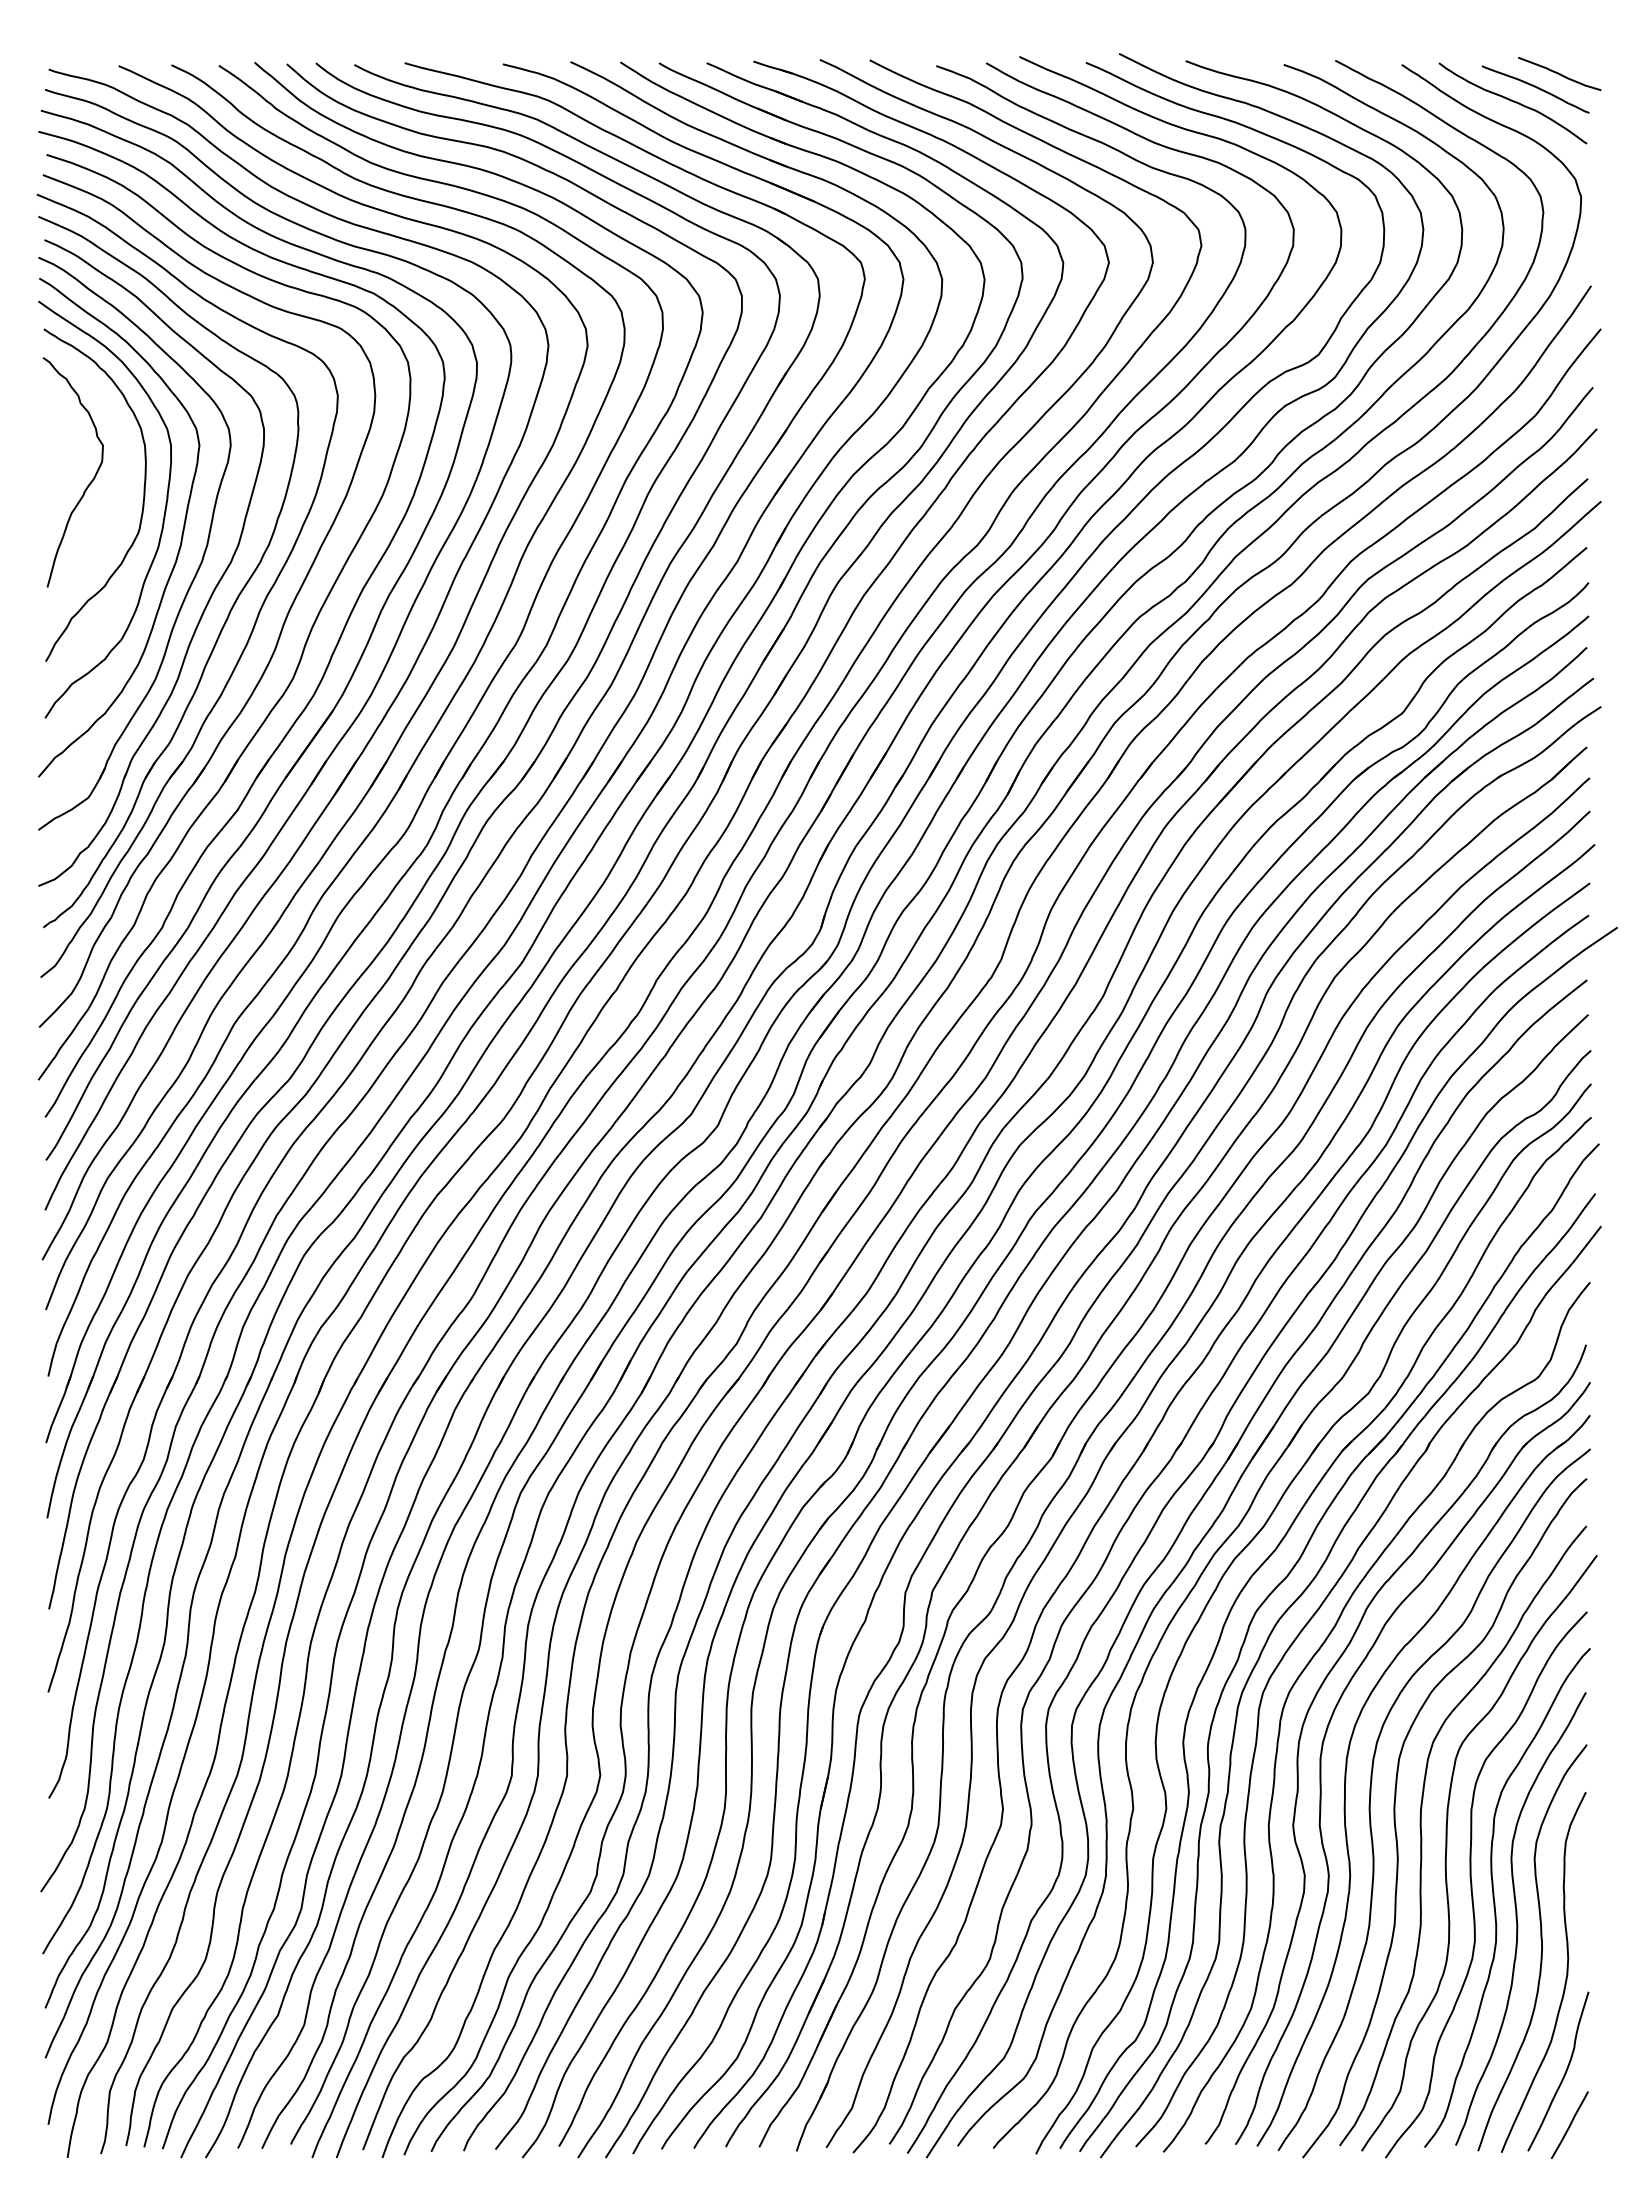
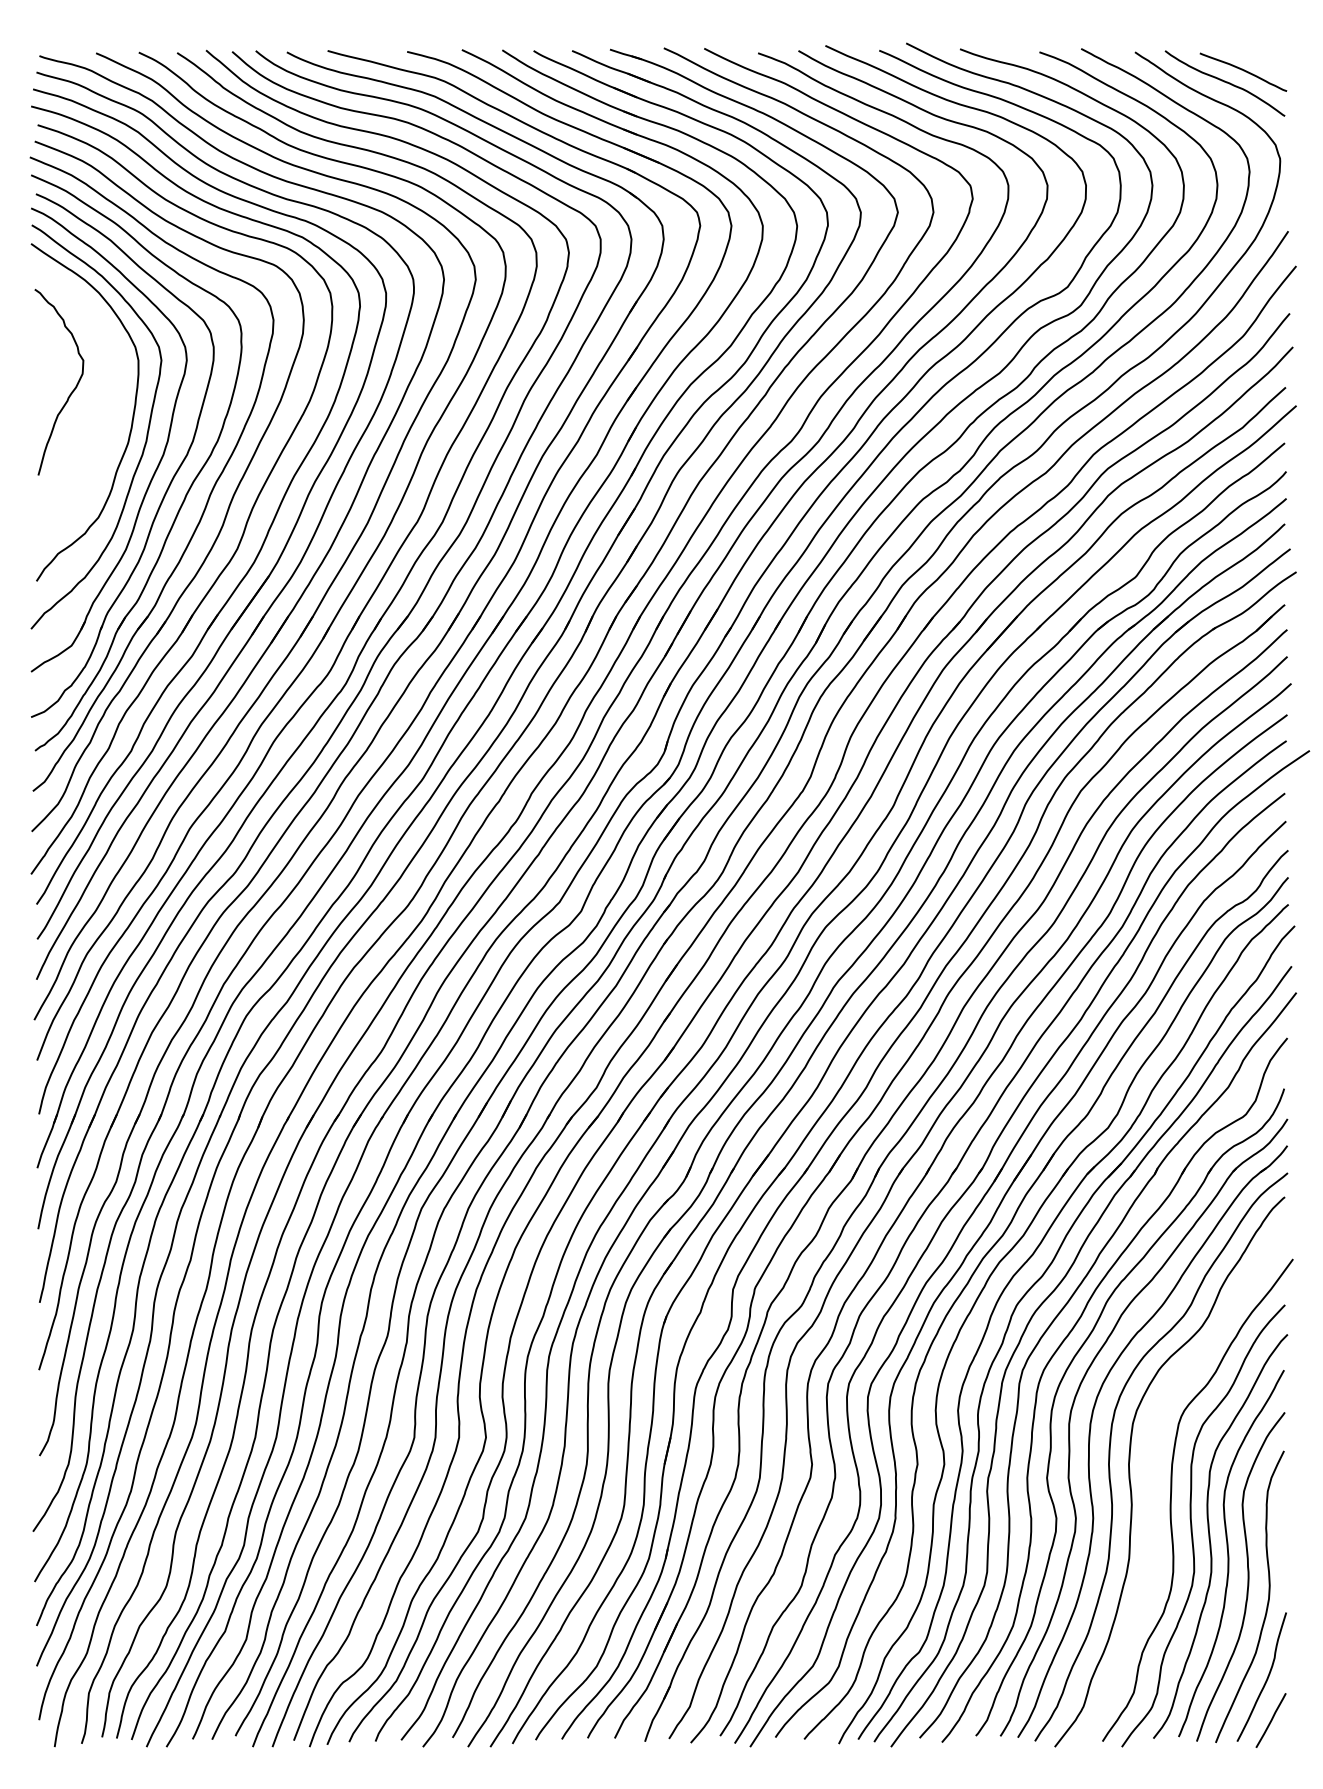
curve: (1559, 73) -> (1262, 59), removed
curve: (142, 501) -> (115, 405), removed
curve: (1422, 1836) -> (1151, 1486), removed

